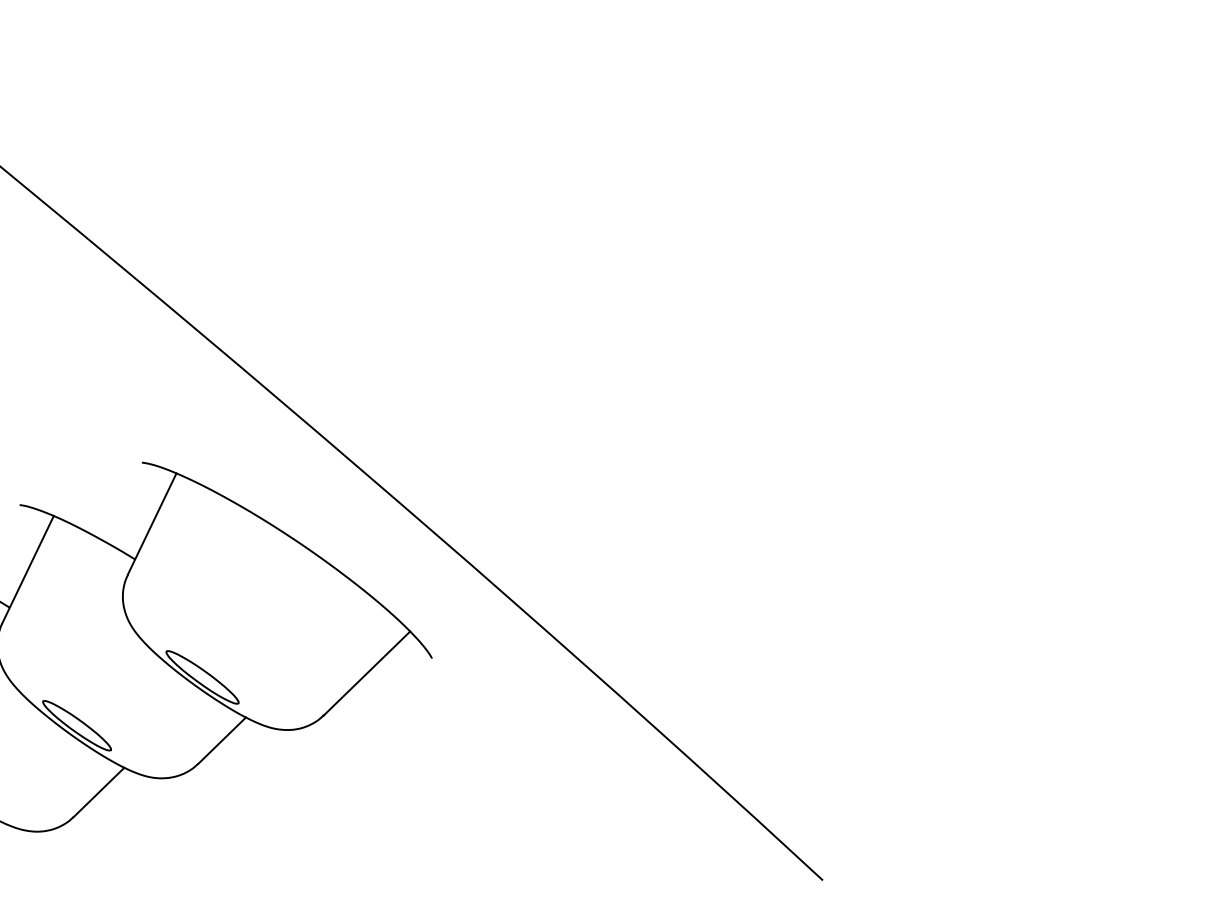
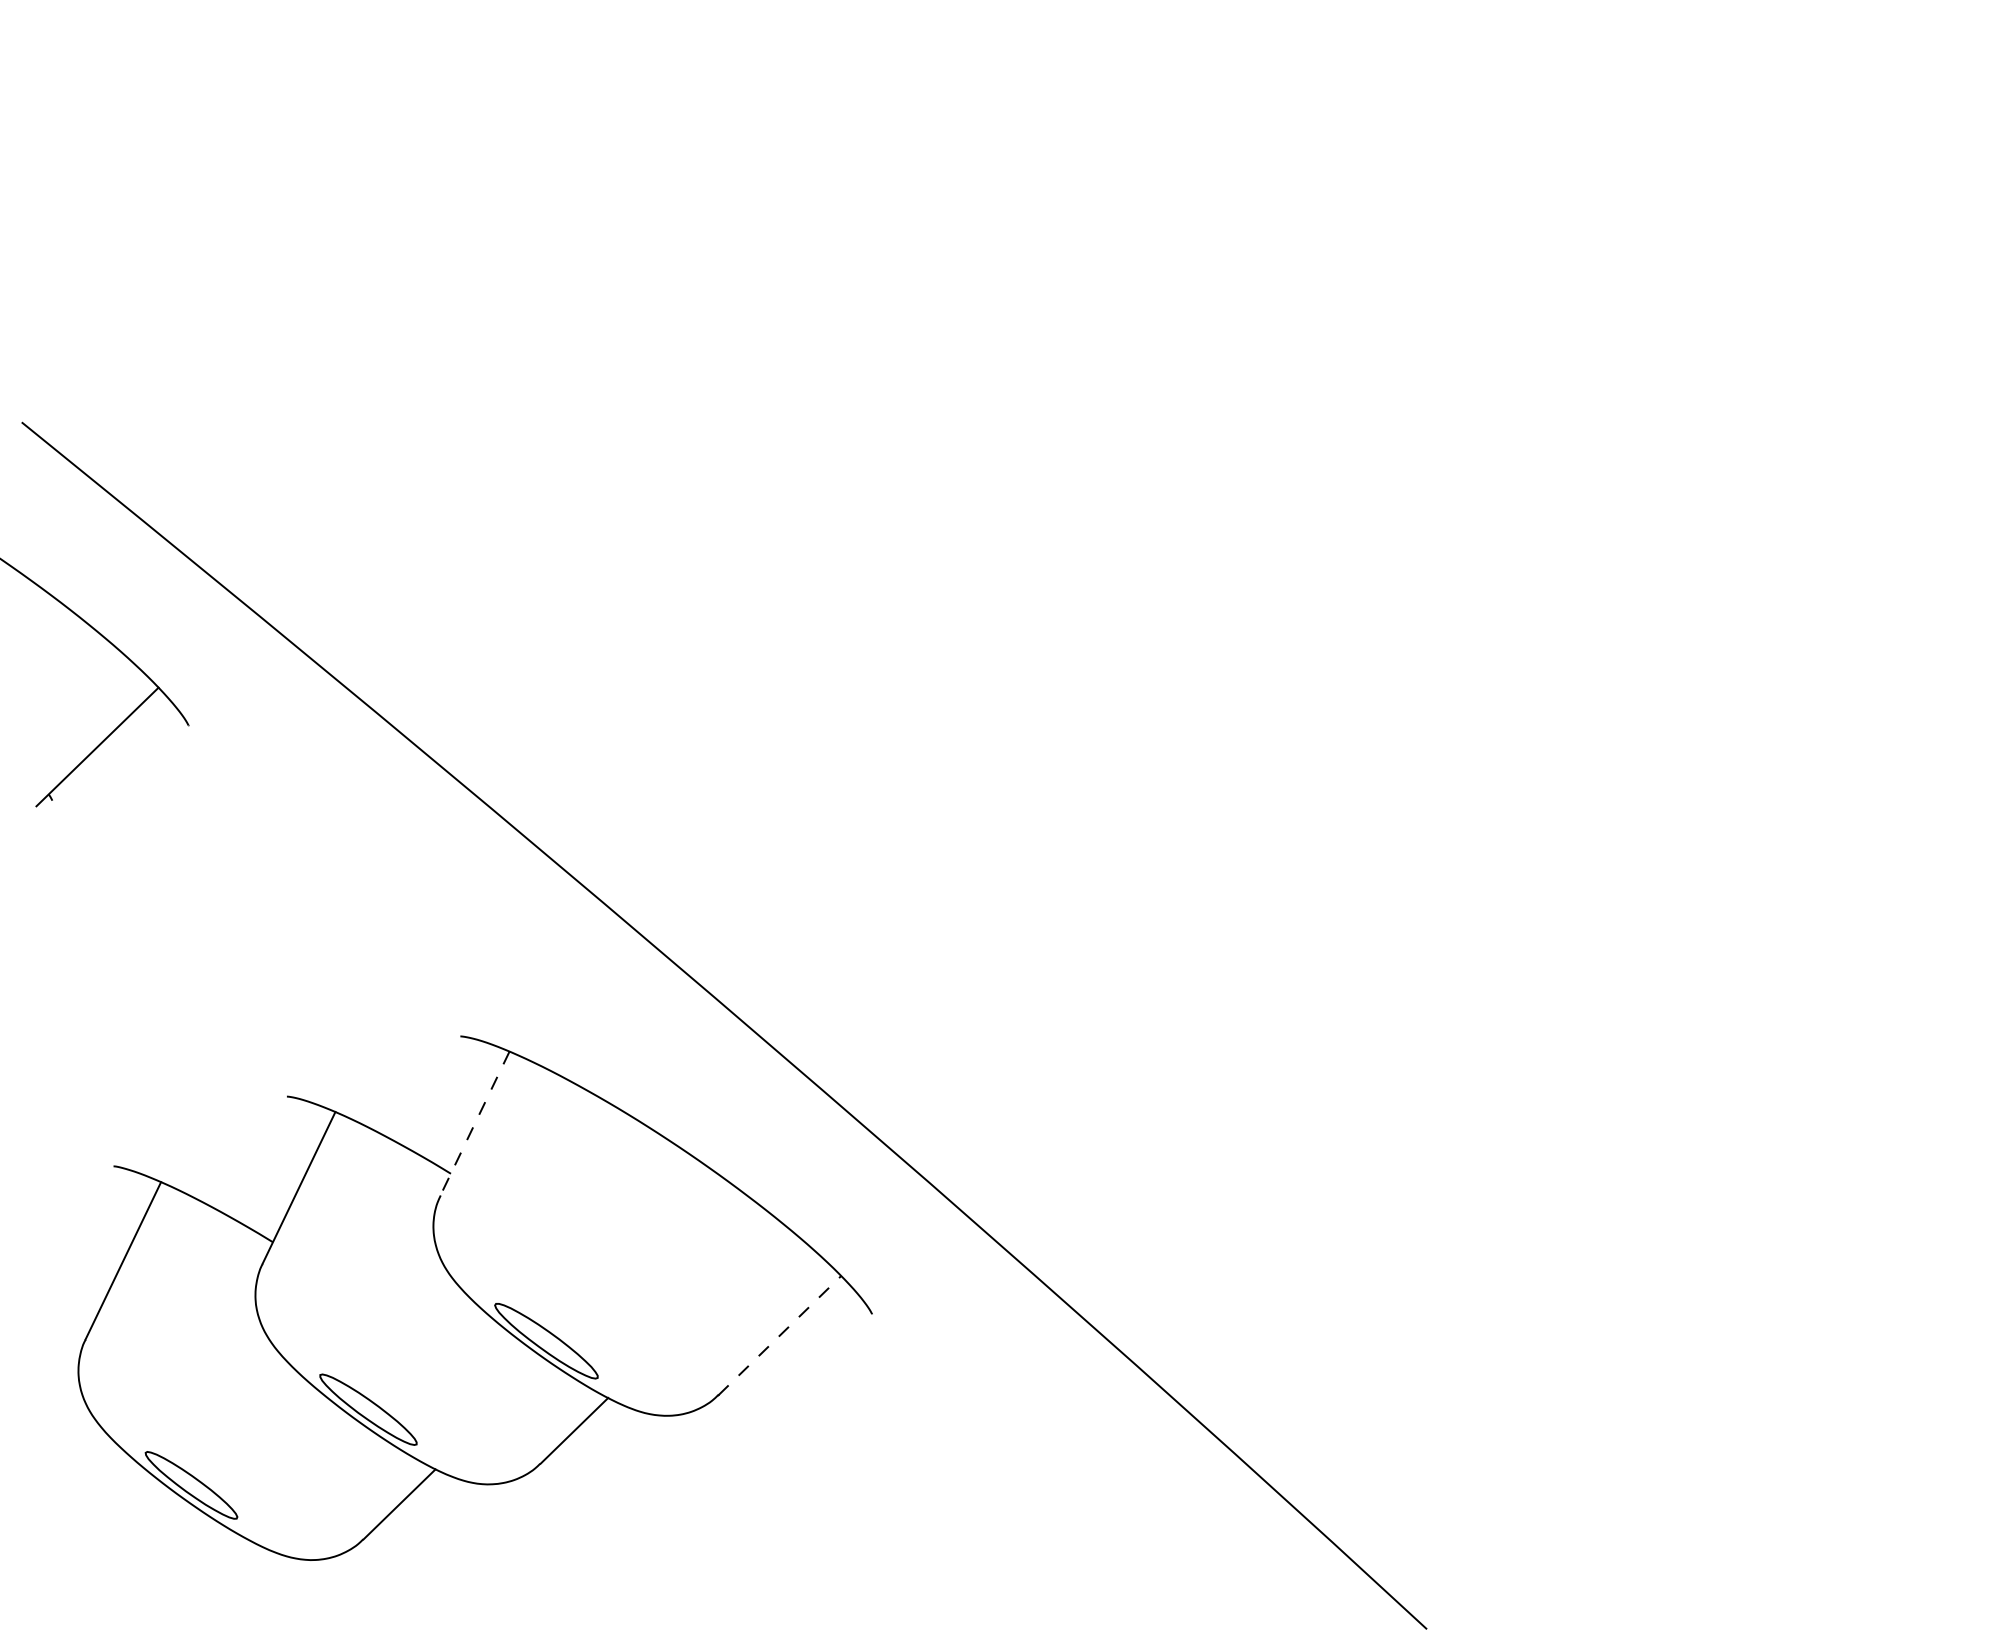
line: (152, 524) -> (475, 1123), solid -> dashed
line: (366, 673) -> (779, 1335), solid -> dashed

